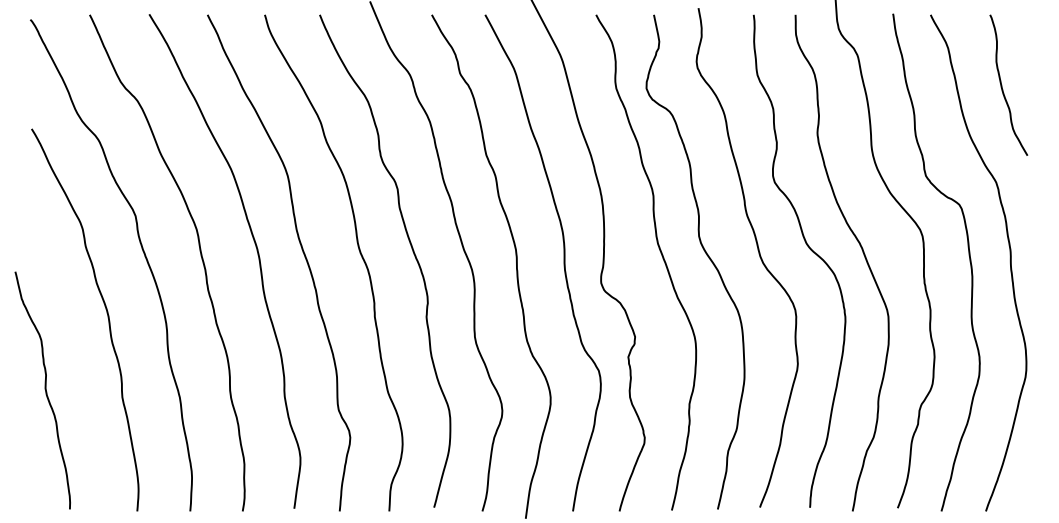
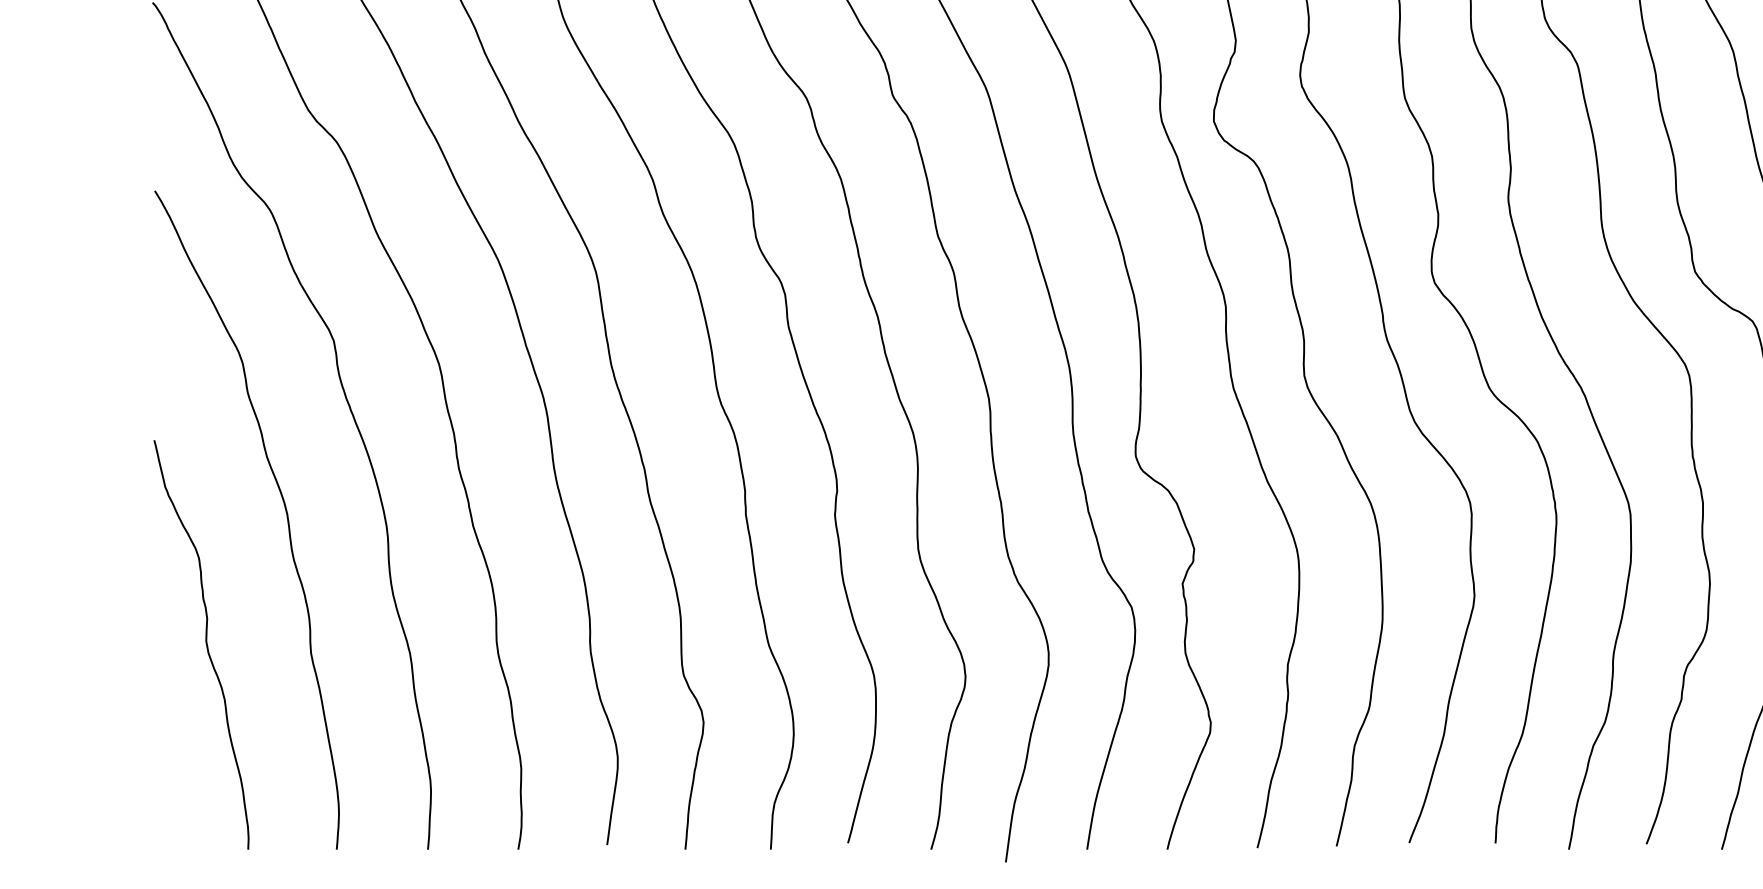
curve: (44, 389) -> (204, 643), moved

